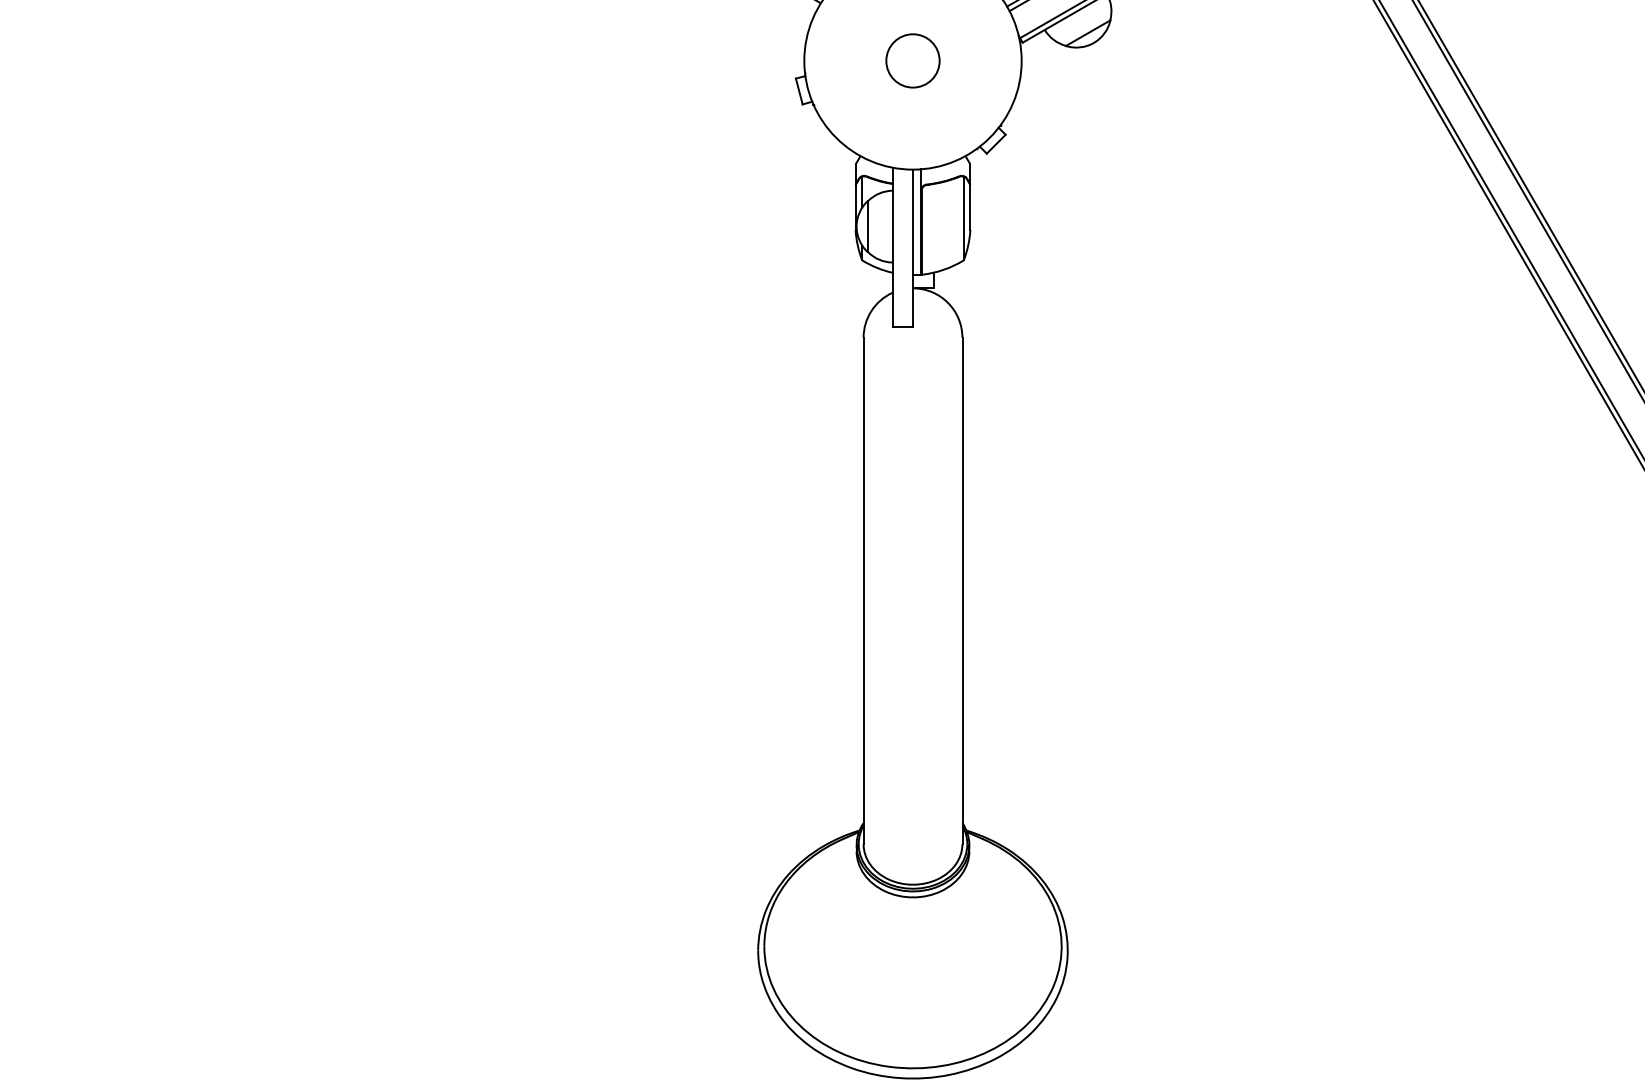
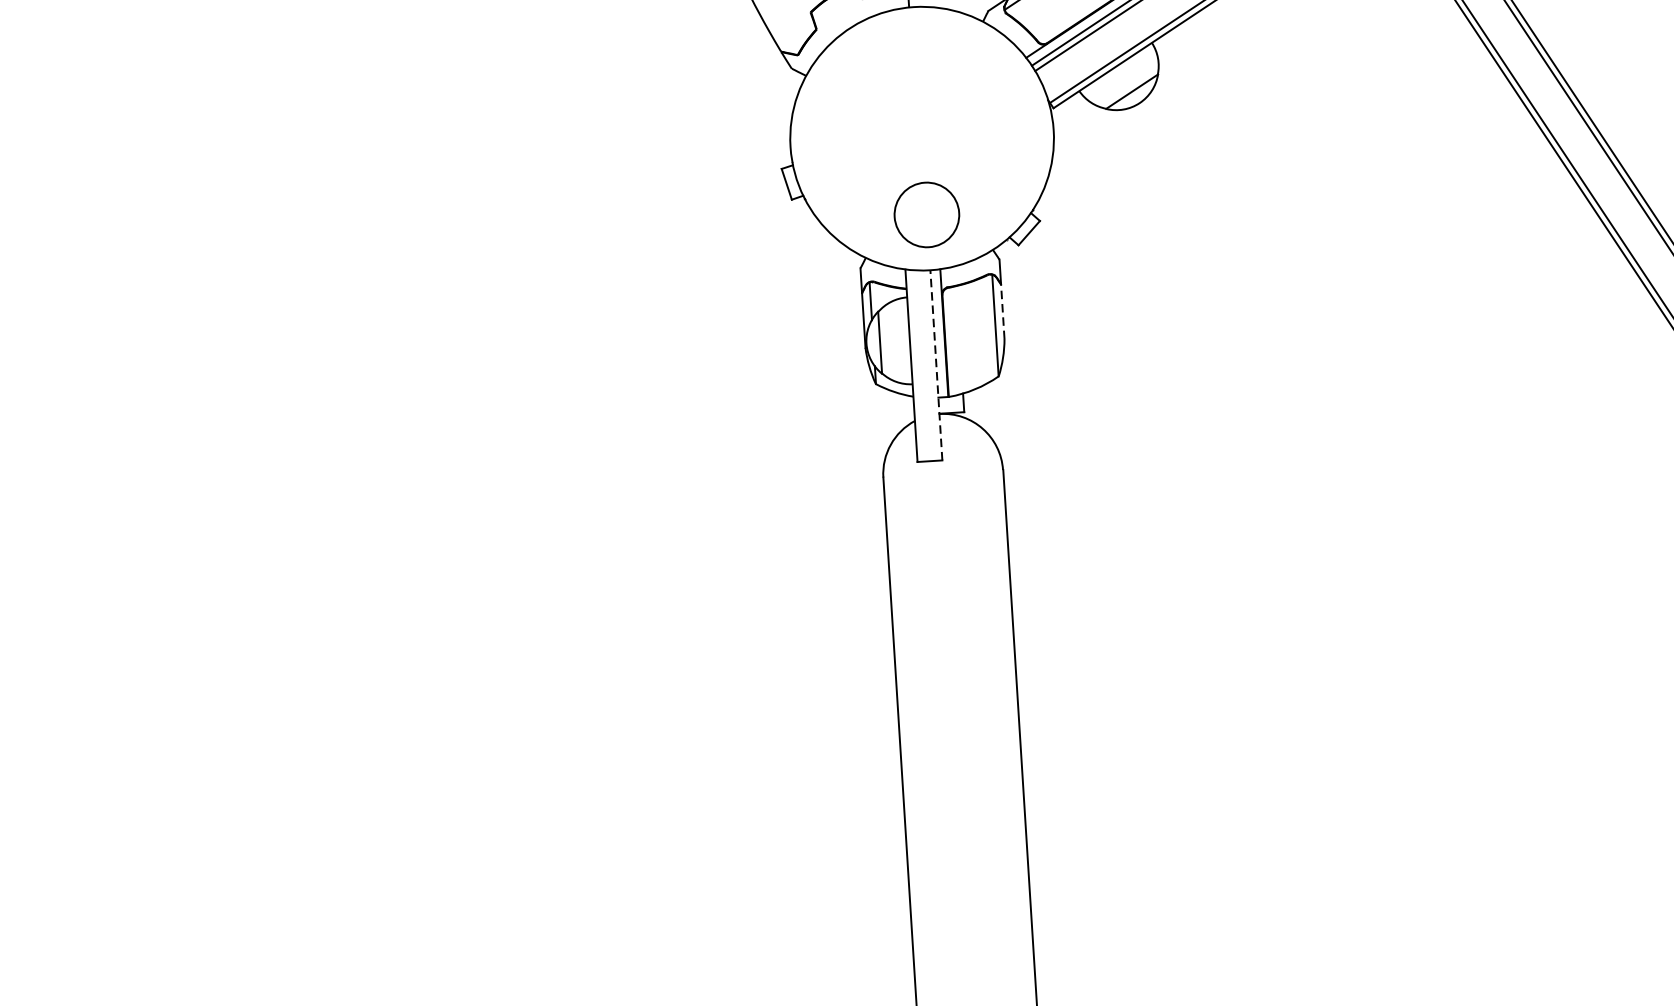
circle: (912, 60) -> (926, 214), moved
line: (970, 207) -> (1002, 311), solid -> dashed
line: (913, 248) -> (937, 365), solid -> dashed

